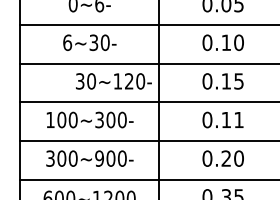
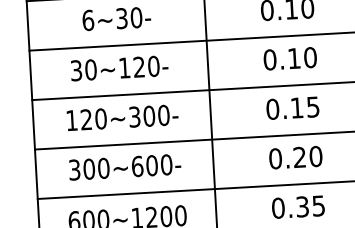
text: (113, 81) -> (119, 68), moved
text: (238, 81) -> (309, 57), 0.15 -> 0.10
text: (61, 119) -> (85, 119), 100~300- -> 120~300-
text: (238, 120) -> (312, 107), 0.11 -> 0.15
text: (99, 158) -> (137, 166), 300~900- -> 300~600-

